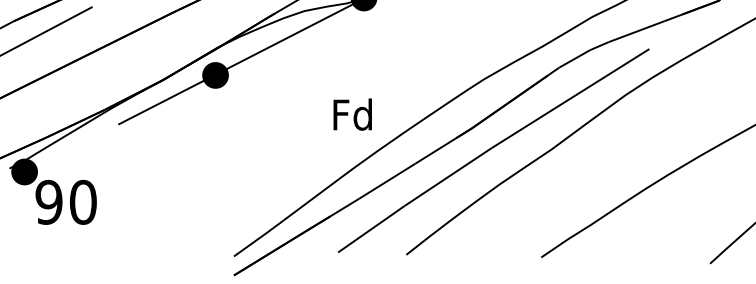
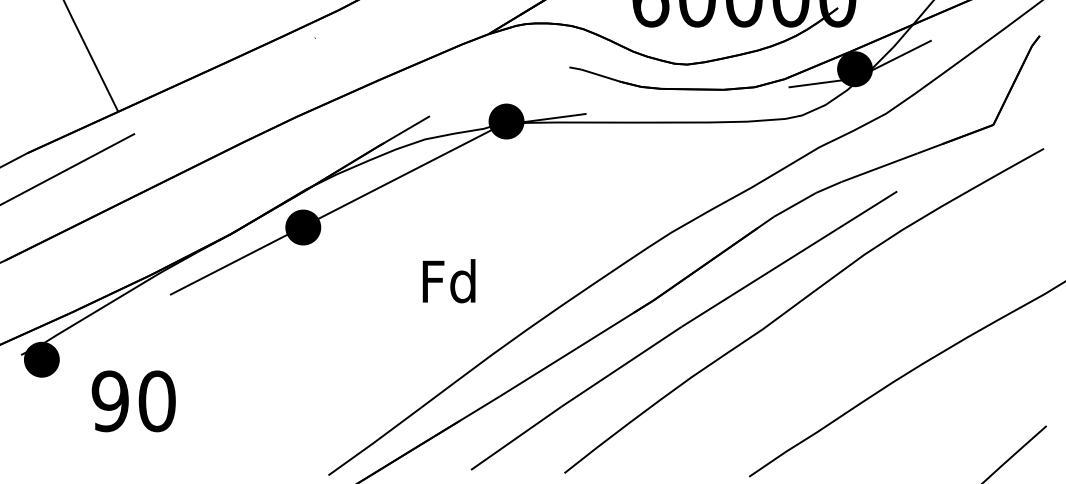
text: (352, 114) -> (448, 281), moved
text: (65, 202) -> (133, 401), moved

